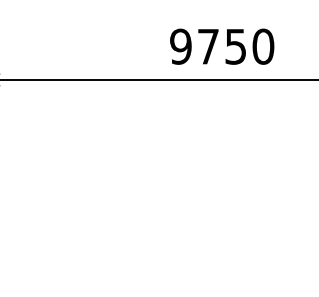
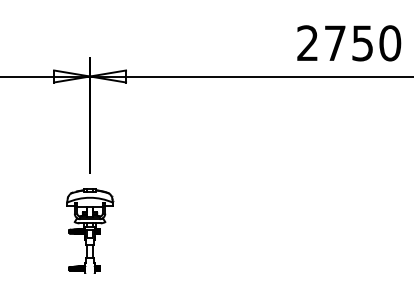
text: (180, 46) -> (307, 43), 9750 -> 2750

